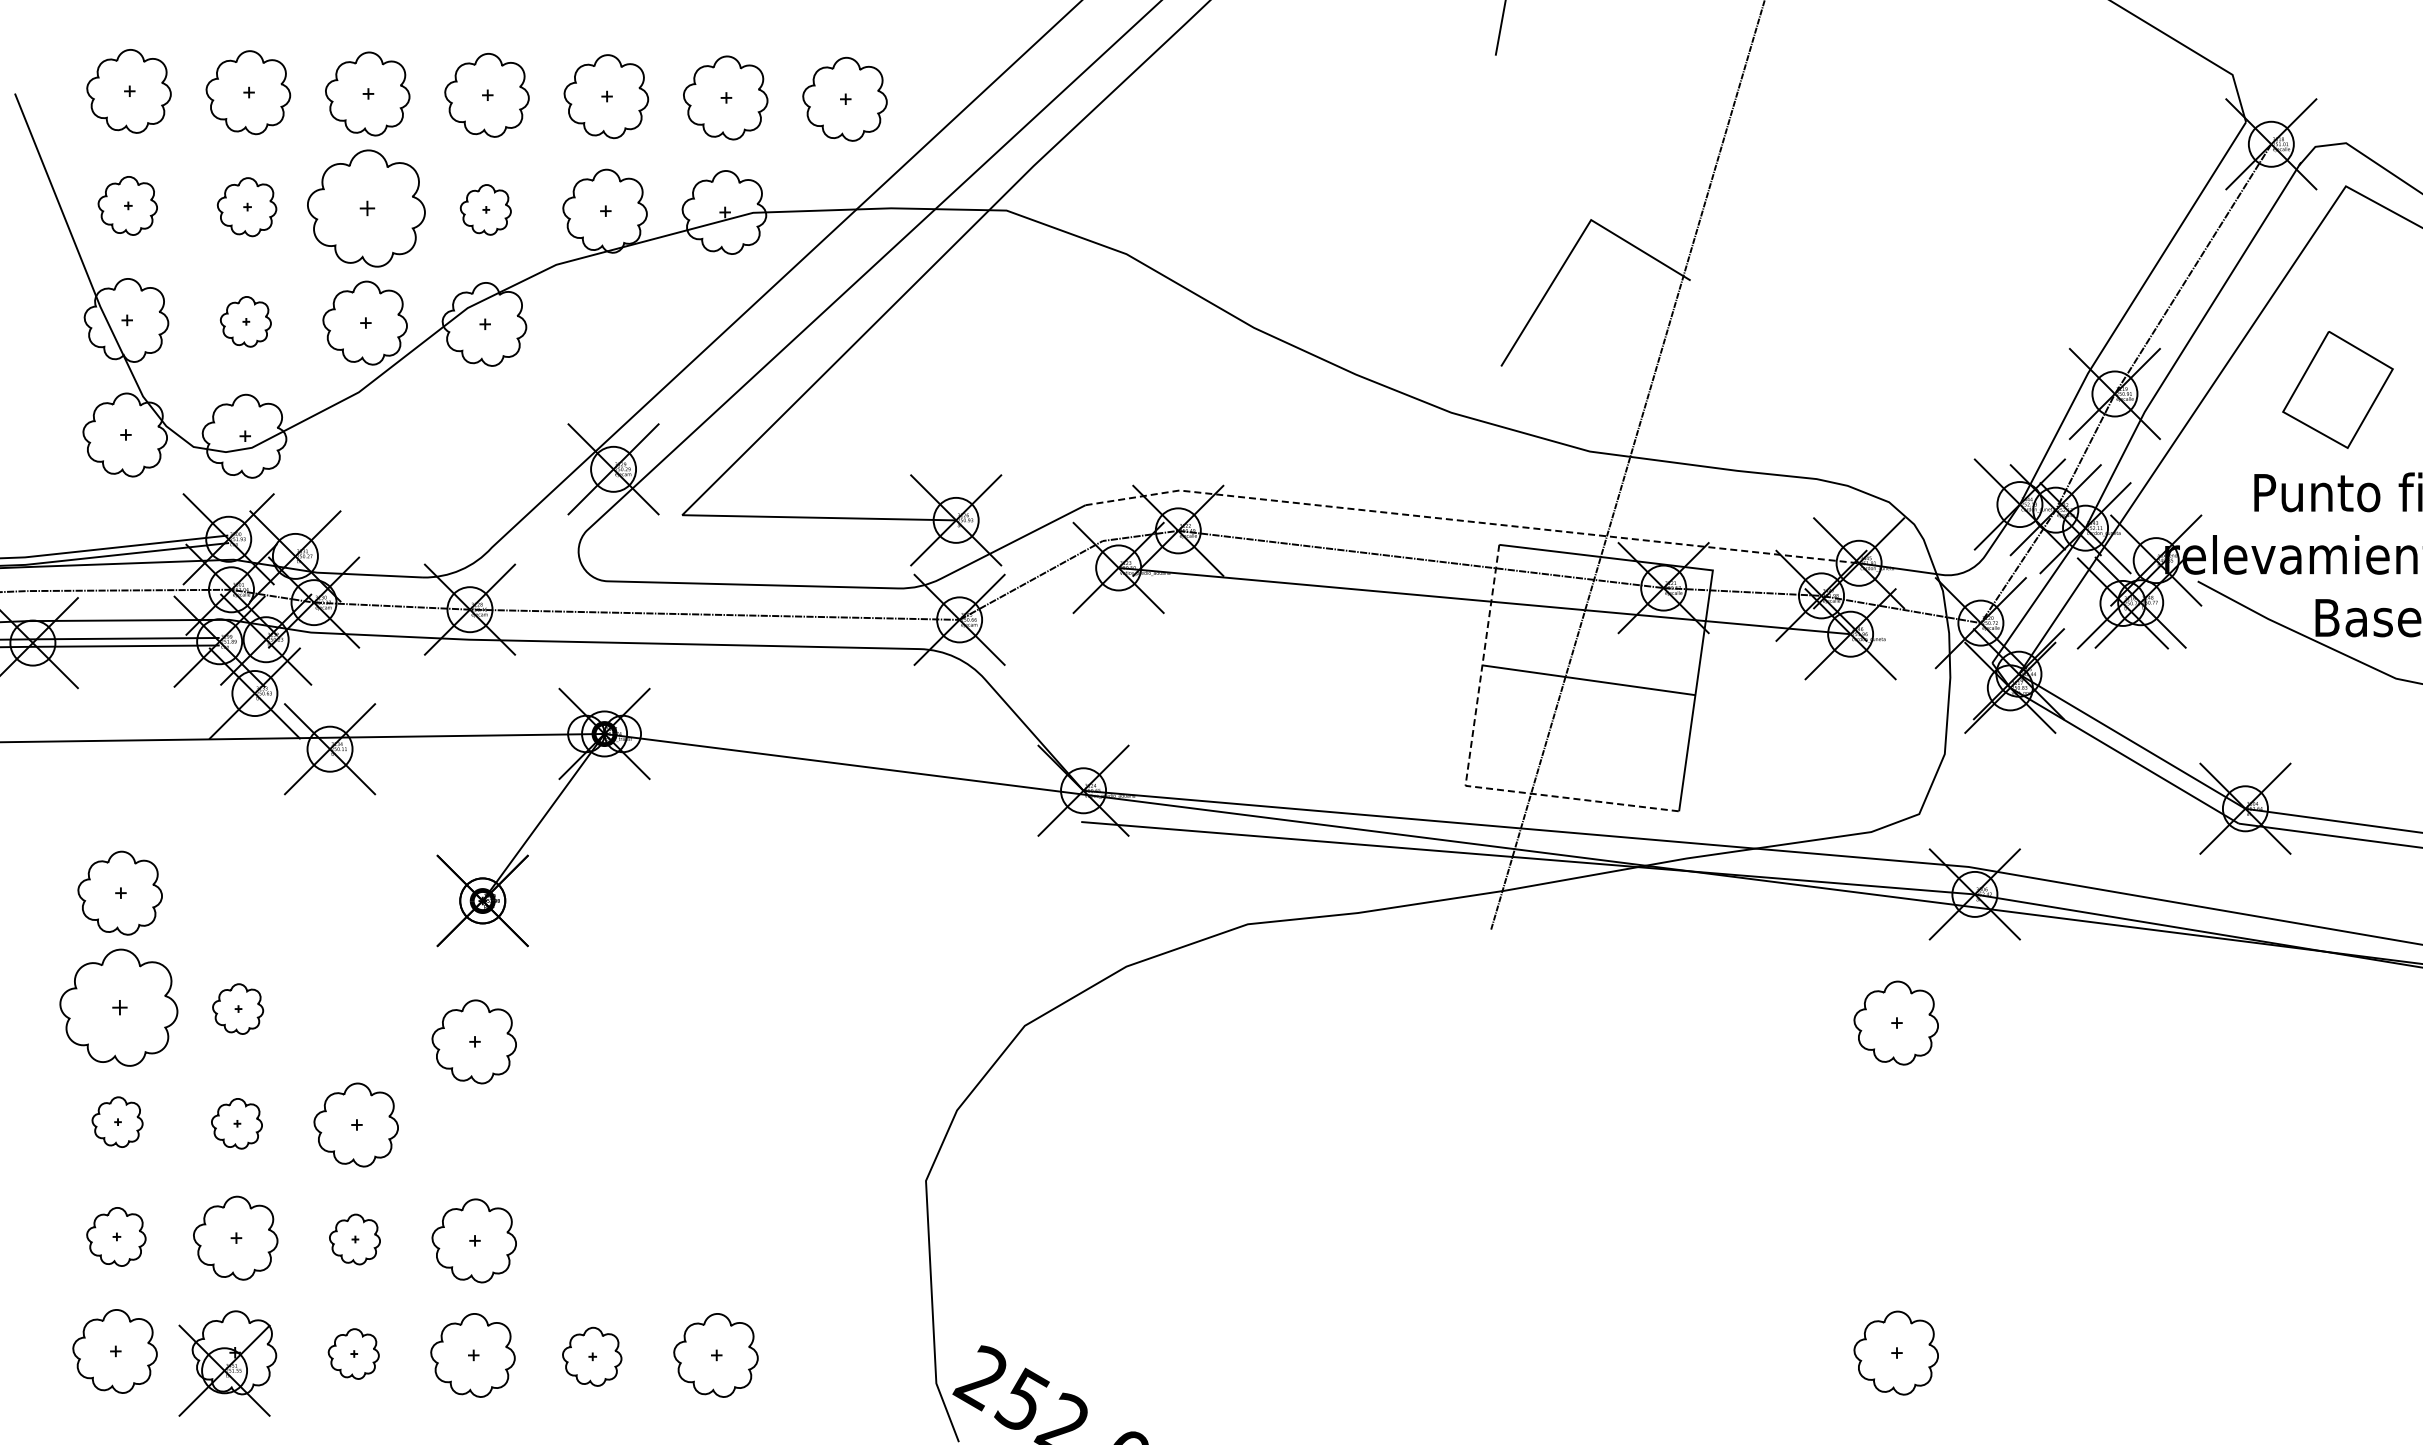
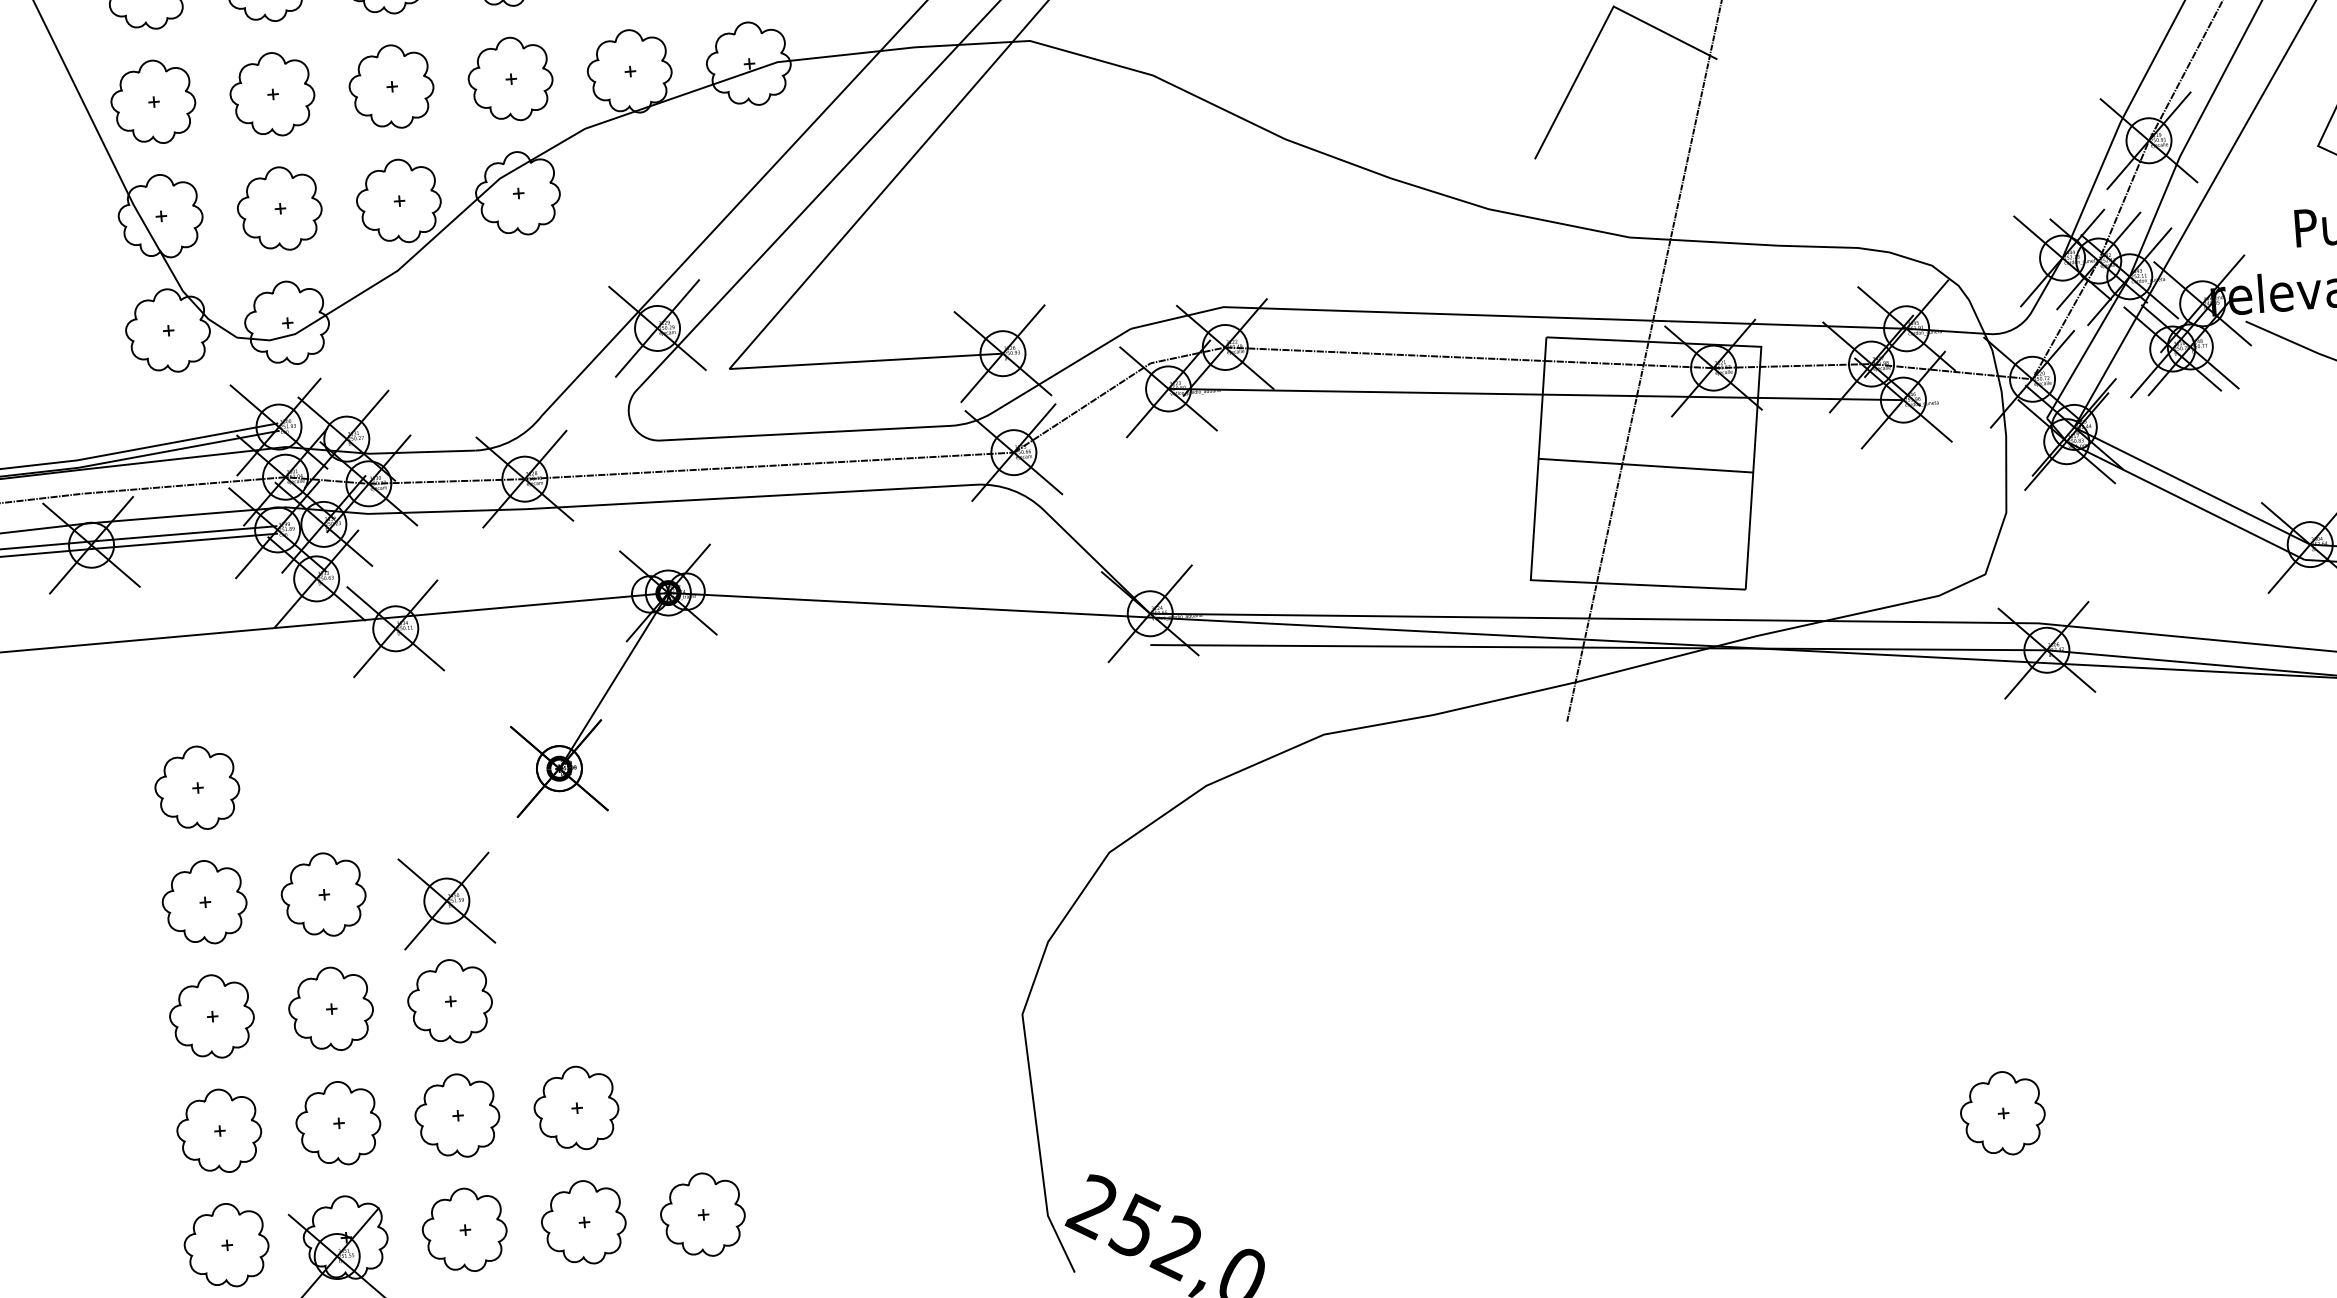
part: (127, 205) -> (153, 101), size x1.43
part: (246, 206) -> (271, 93), size x1.43
part: (366, 208) -> (391, 86), size x0.71
part: (485, 209) -> (510, 78), size x1.67
part: (245, 321) -> (279, 208), size x1.67
line: (1471, 521) -> (1516, 316), dashed -> solid
line: (1467, 772) -> (1531, 566), dashed -> solid
part: (118, 1007) -> (204, 902), size x0.71
part: (237, 1008) -> (322, 894), size x1.67
part: (1895, 1022) -> (1977, 783), removed
part: (360, 1024) -> (446, 901), added
part: (473, 1041) -> (560, 909), removed
part: (117, 1121) -> (211, 1015), size x1.67
part: (236, 1123) -> (330, 1009), size x1.67
part: (116, 1236) -> (219, 1130), size x1.43
part: (354, 1239) -> (456, 1115), size x1.67
part: (353, 1353) -> (464, 1229), size x1.67
part: (715, 1355) -> (825, 1204), removed
part: (591, 1356) -> (702, 1214), size x1.43

